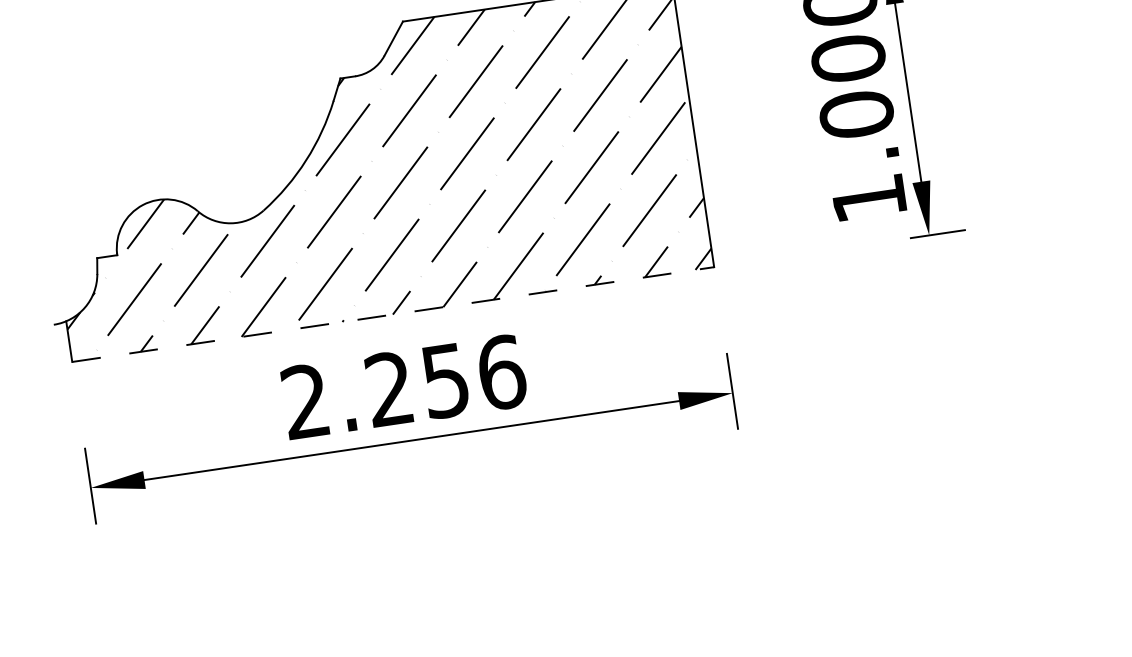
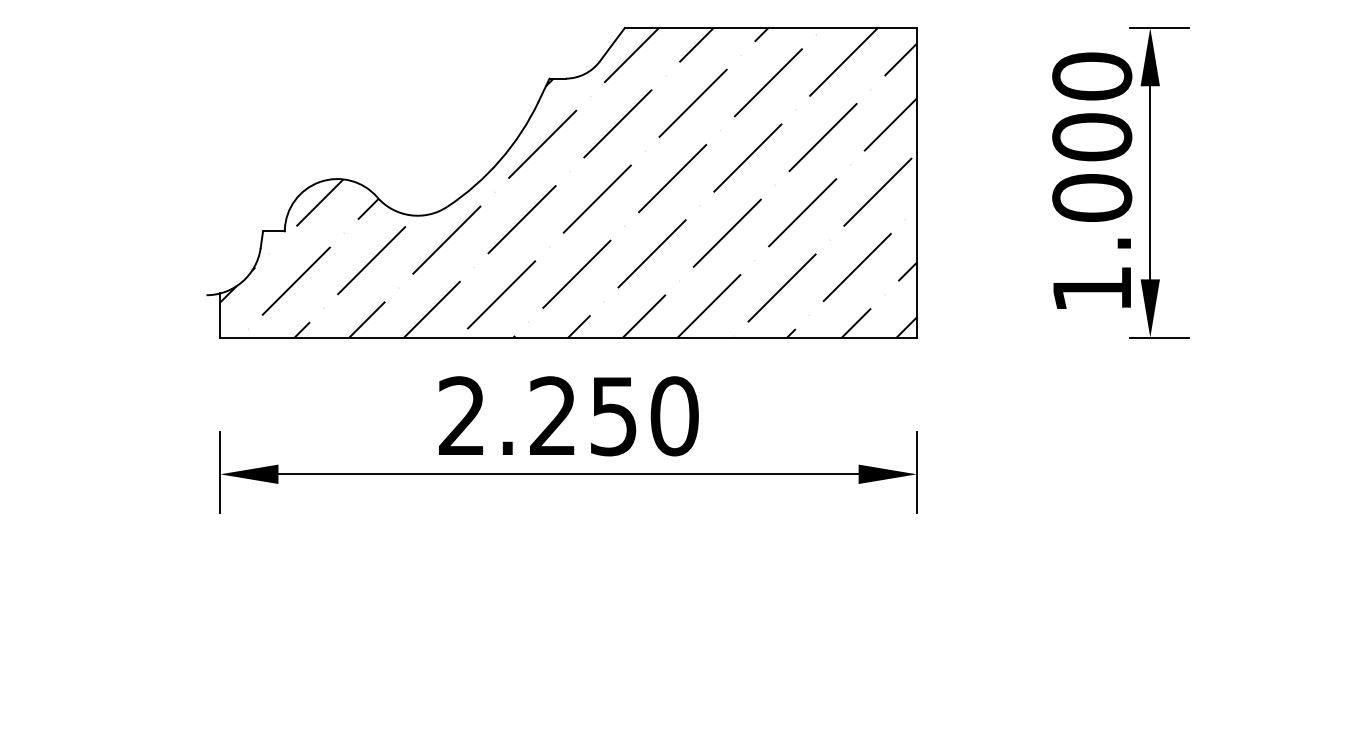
line: (394, 314) -> (569, 337), dashed -> solid
text: (501, 372) -> (674, 416), 2.256 -> 2.250

